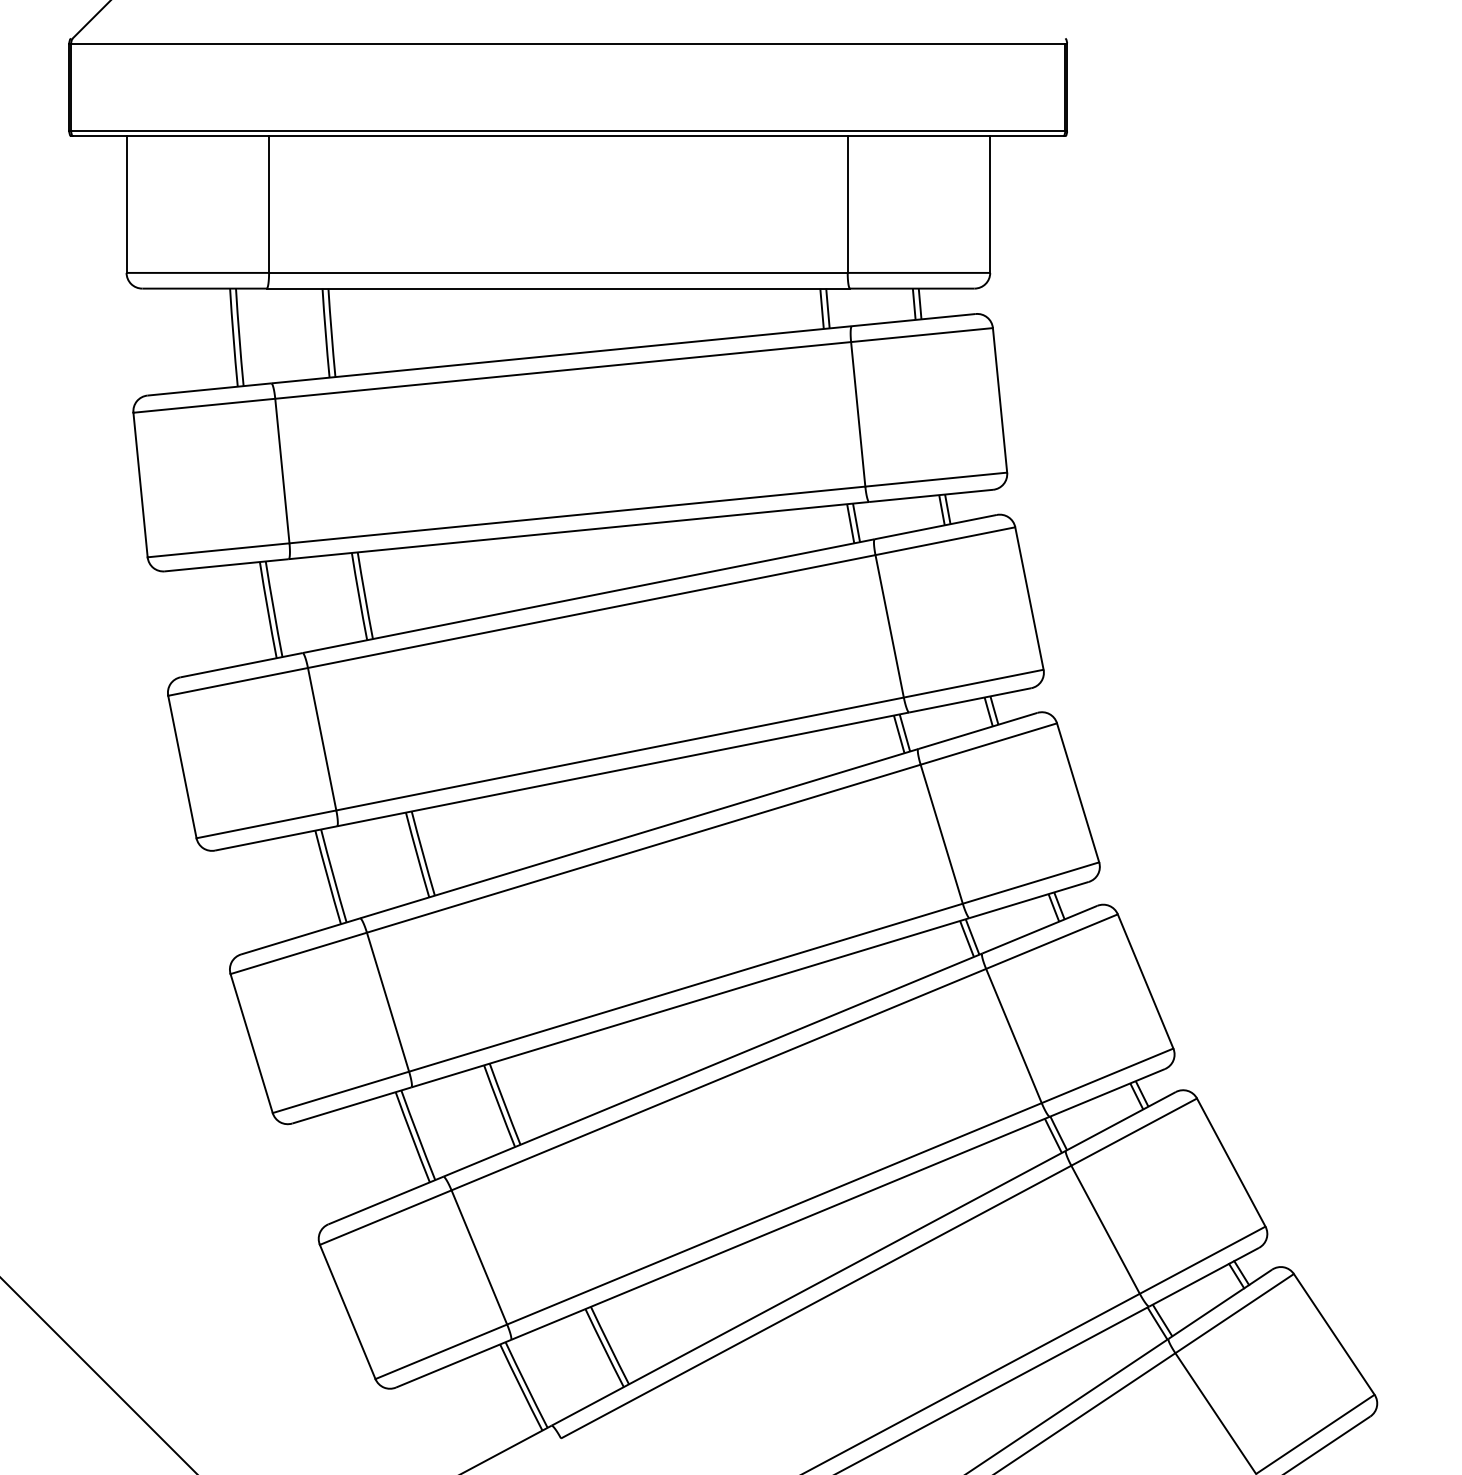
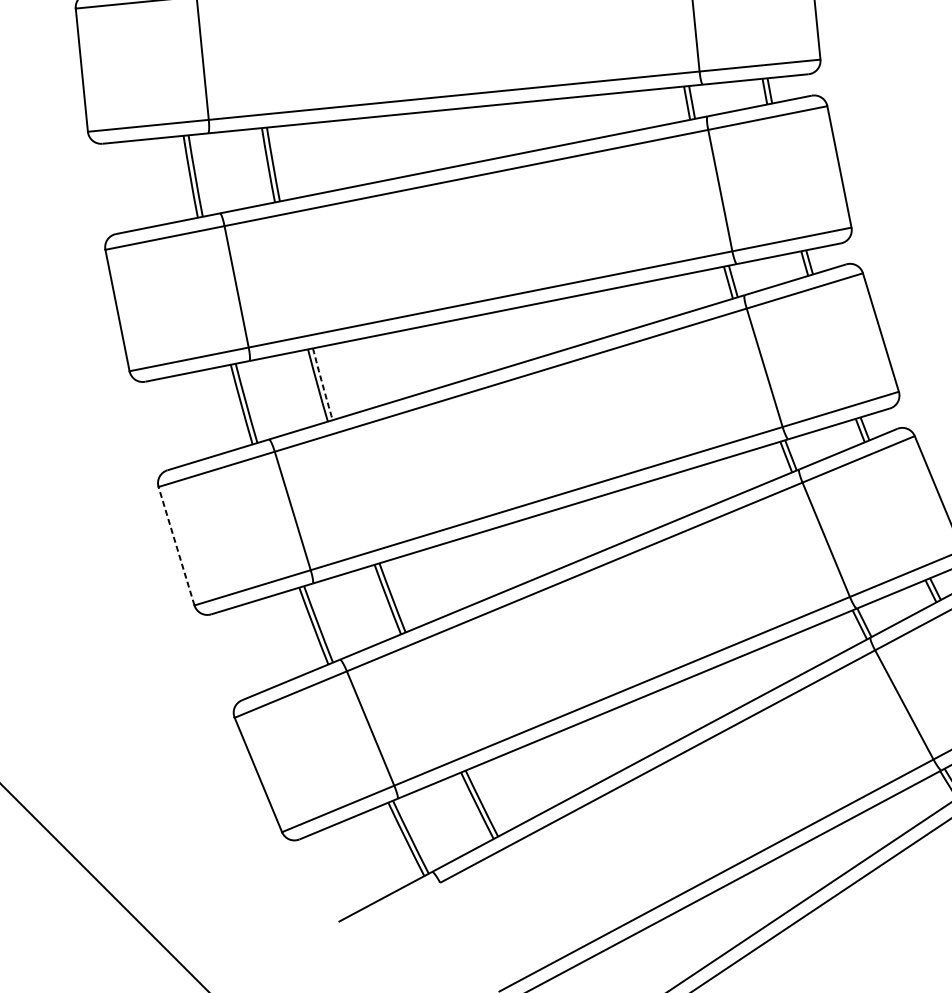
arc: (422, 853) -> (322, 384), solid -> dashed
line: (251, 1043) -> (176, 546), solid -> dashed

